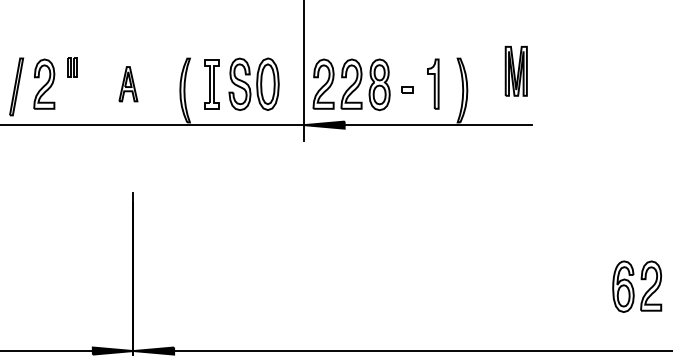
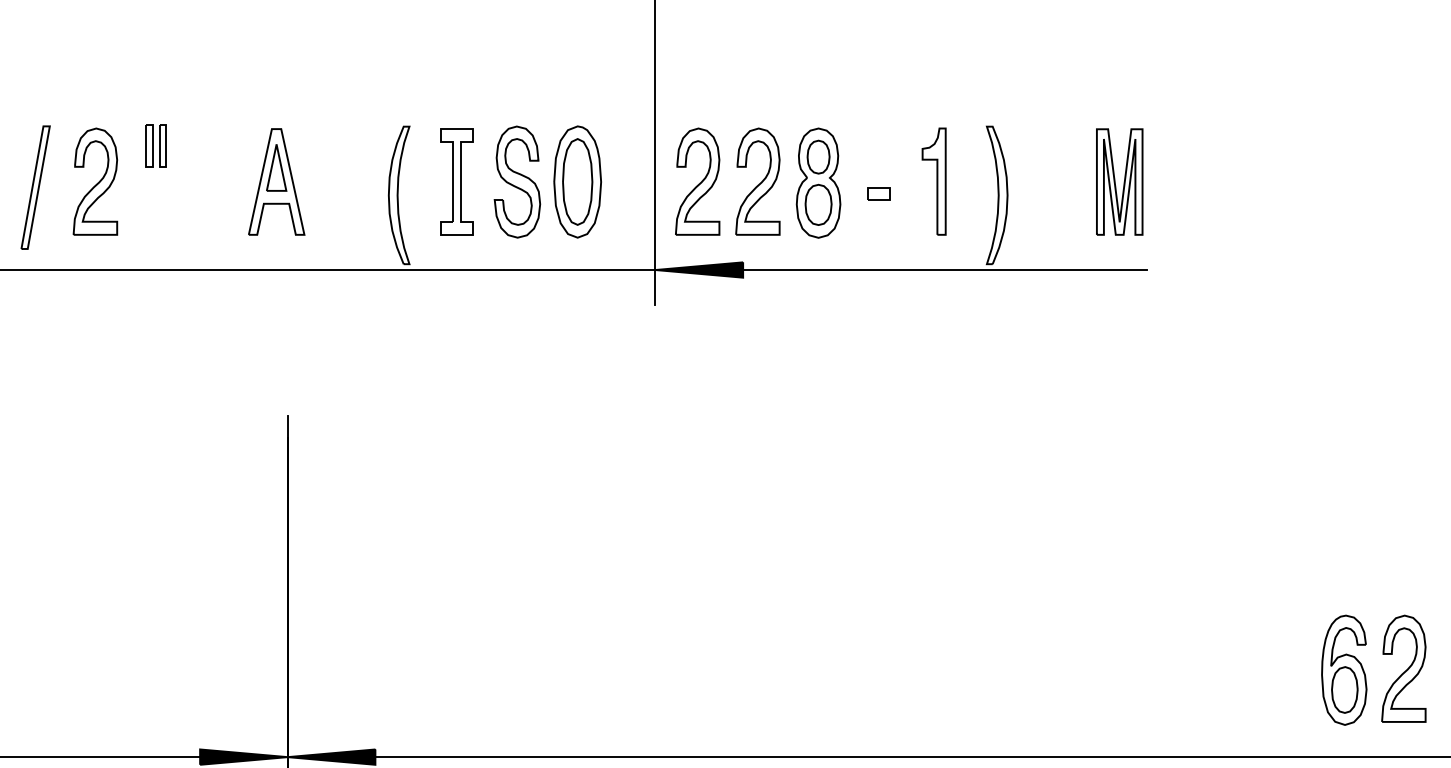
part: (515, 71) -> (1117, 182), moved
part: (128, 83) -> (277, 180), size x1.43
part: (637, 286) -> (1374, 669), moved

